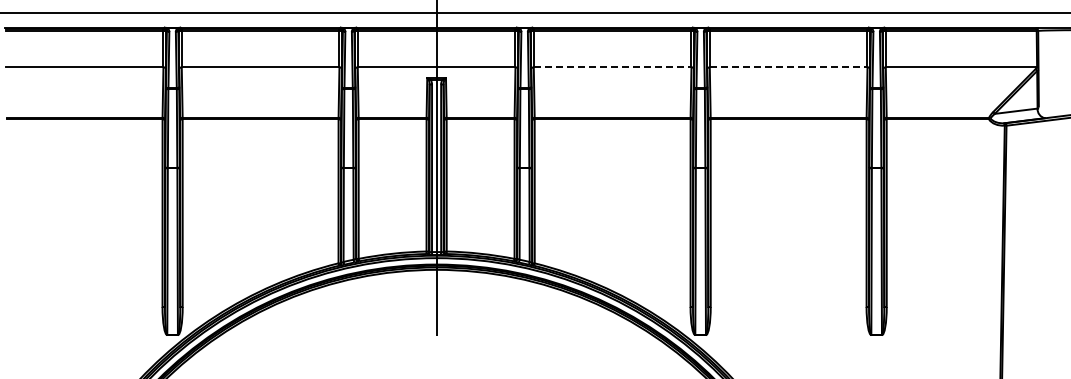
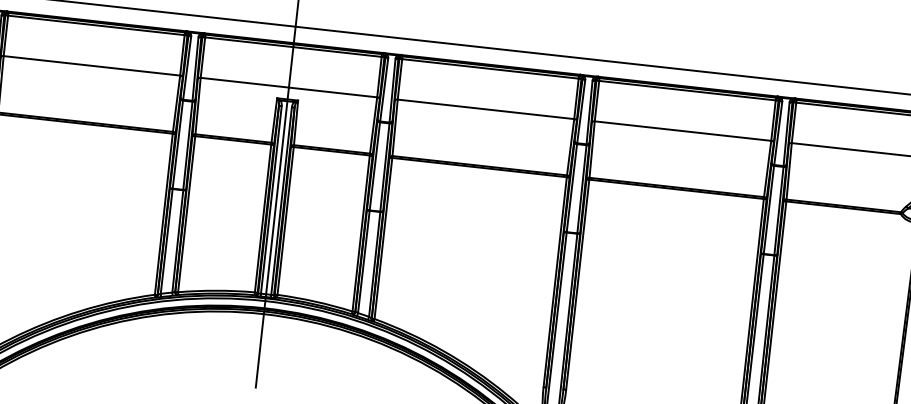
line: (612, 67) -> (485, 109), dashed -> solid
line: (788, 67) -> (682, 131), dashed -> solid

